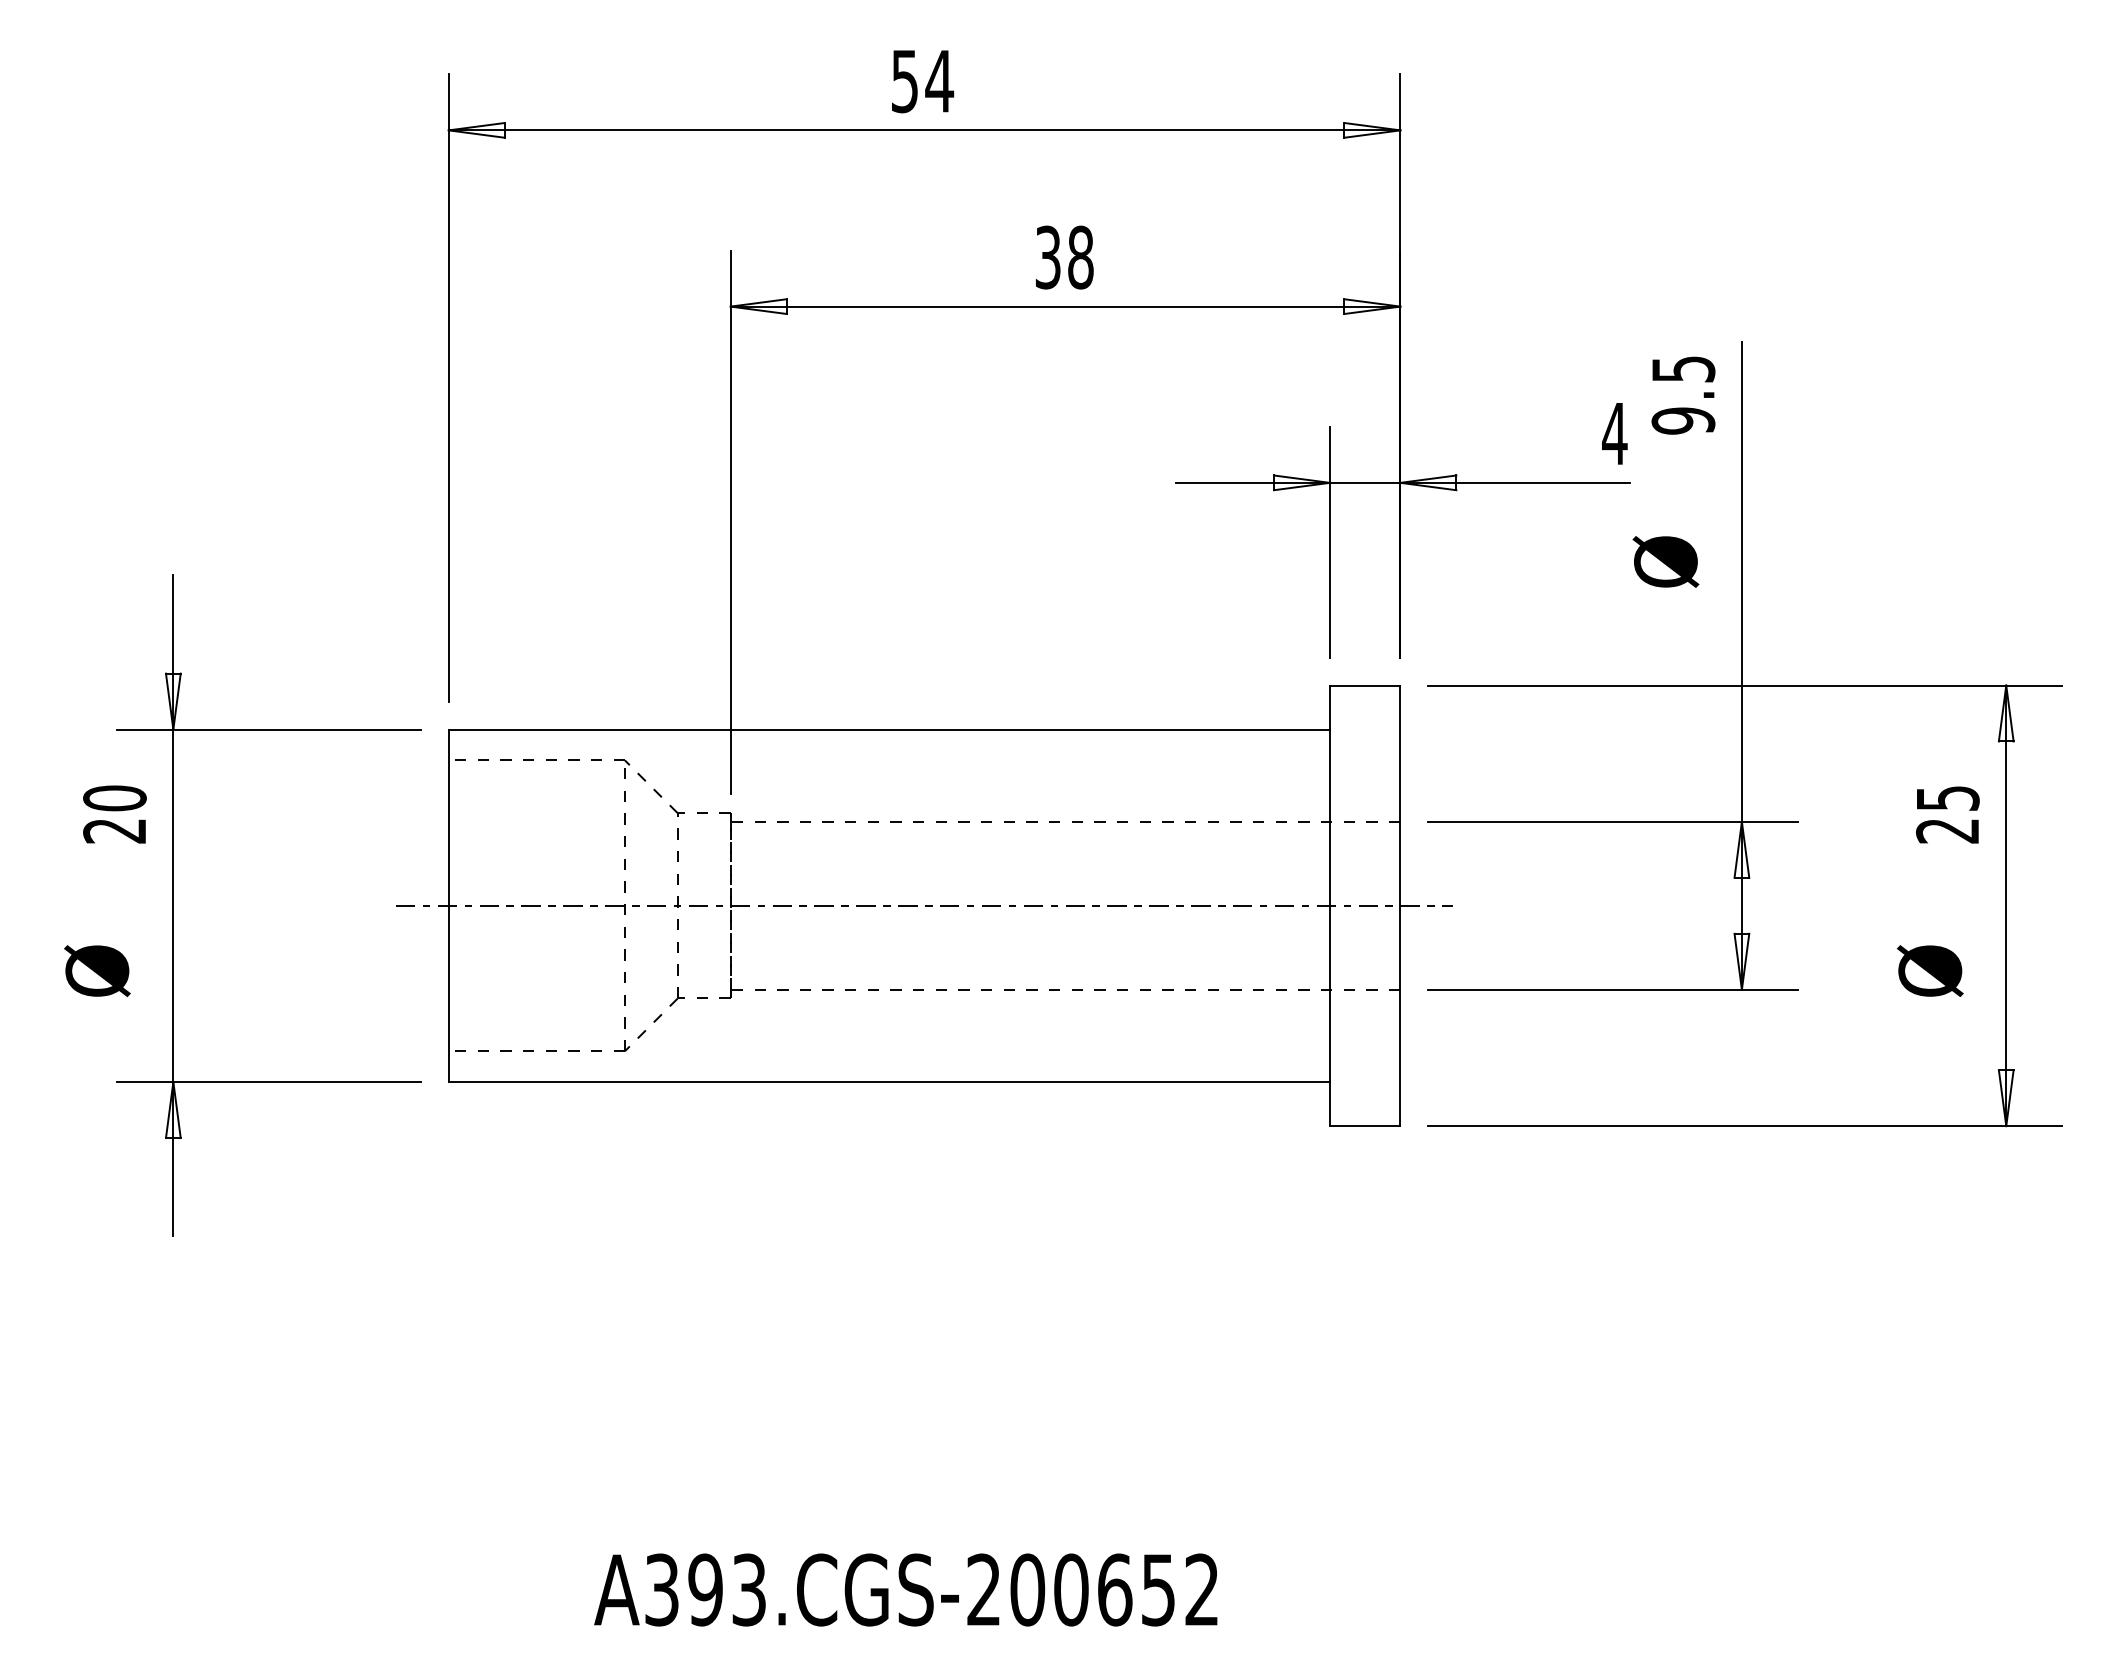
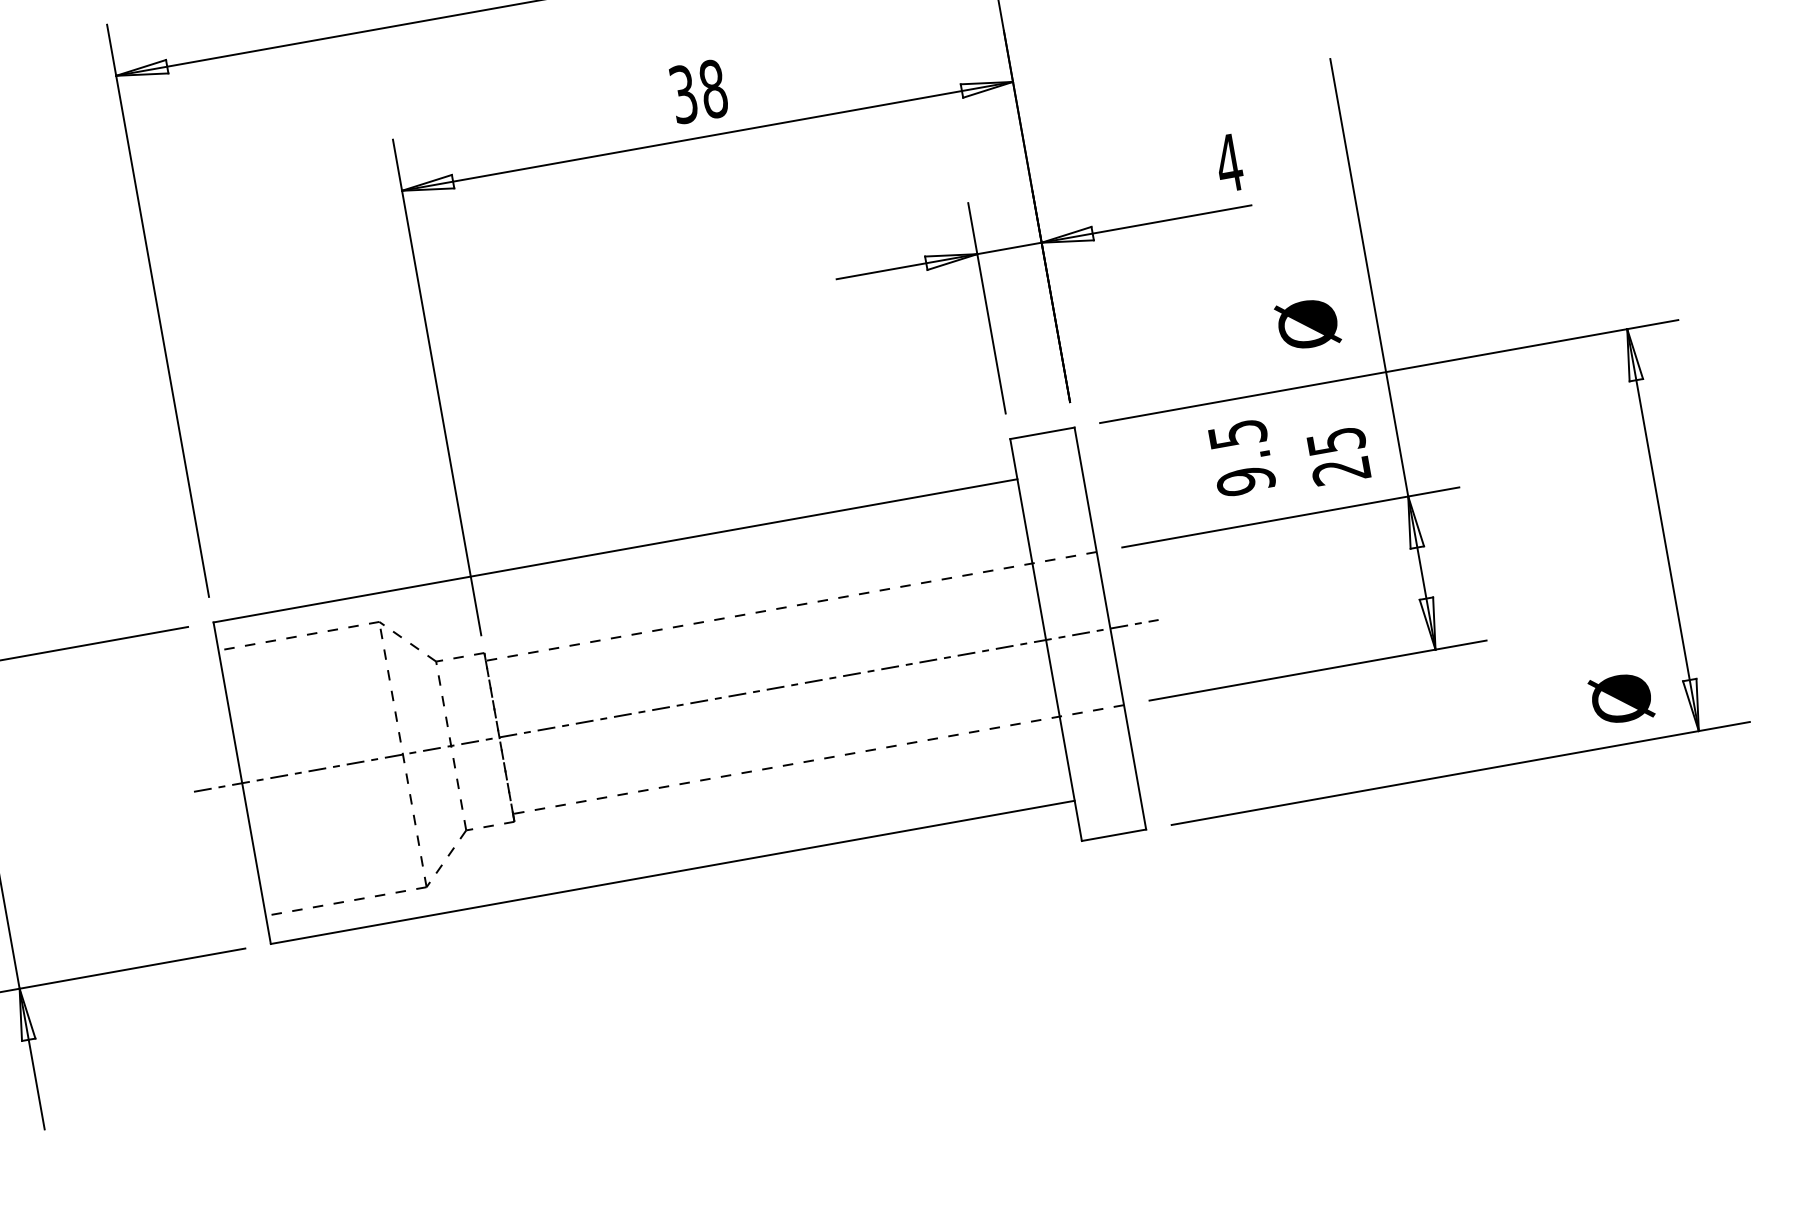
text: (1683, 395) -> (1241, 457), moved
text: (1665, 561) -> (1307, 323), moved
text: (1947, 814) -> (1338, 455), moved
text: (1930, 970) -> (1621, 698), moved

